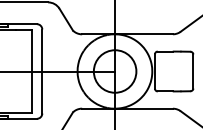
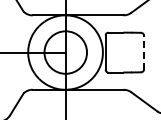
line: (193, 71) -> (144, 52), solid -> dashed

